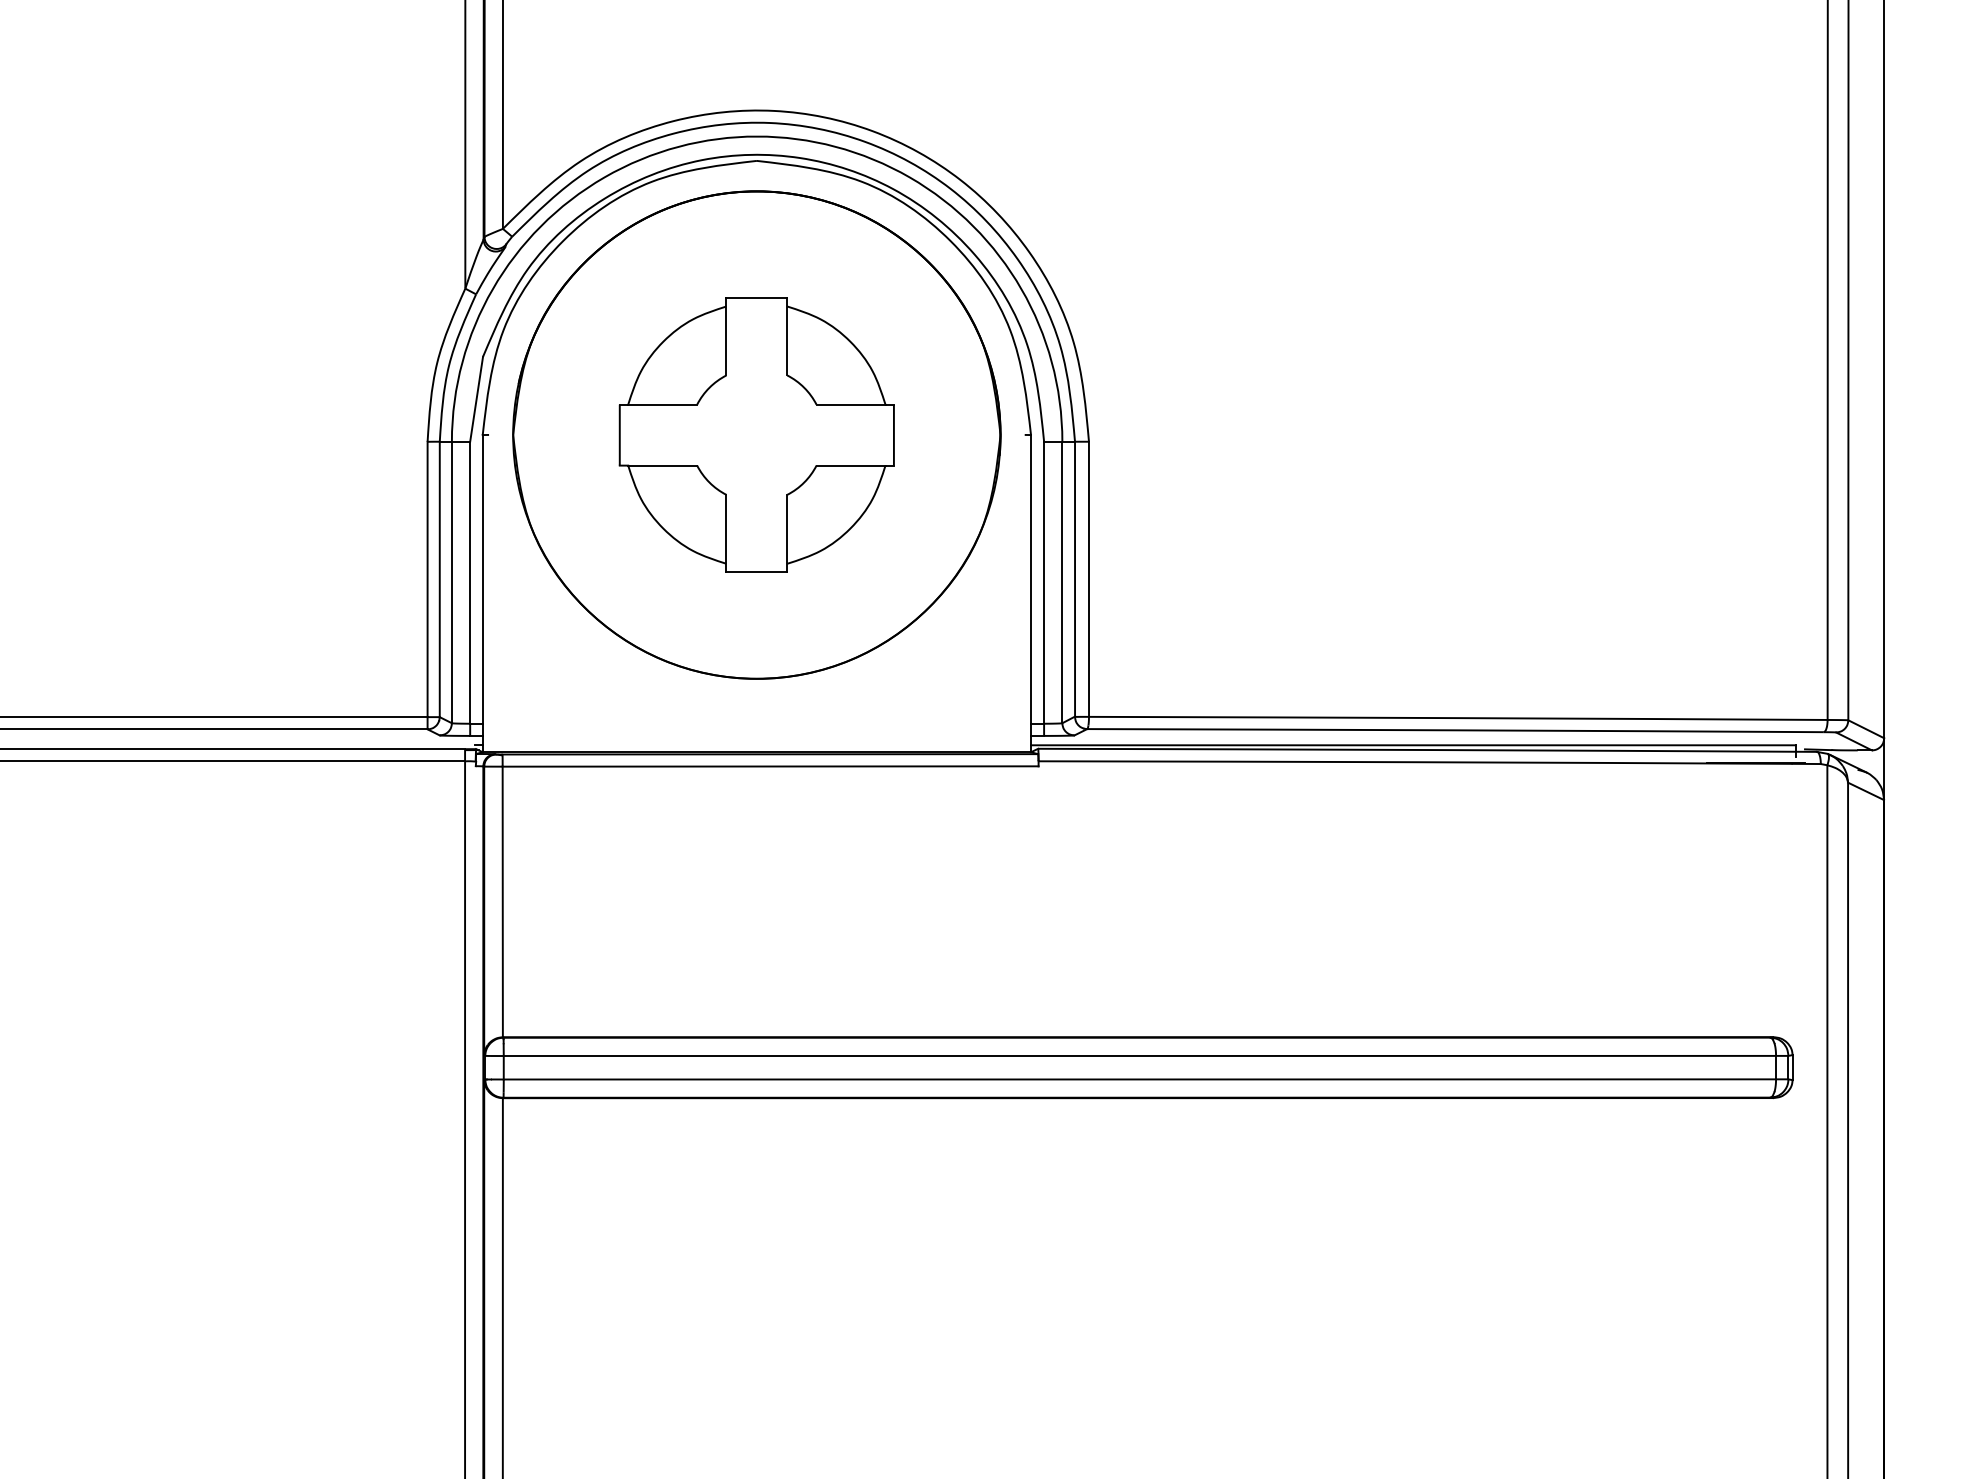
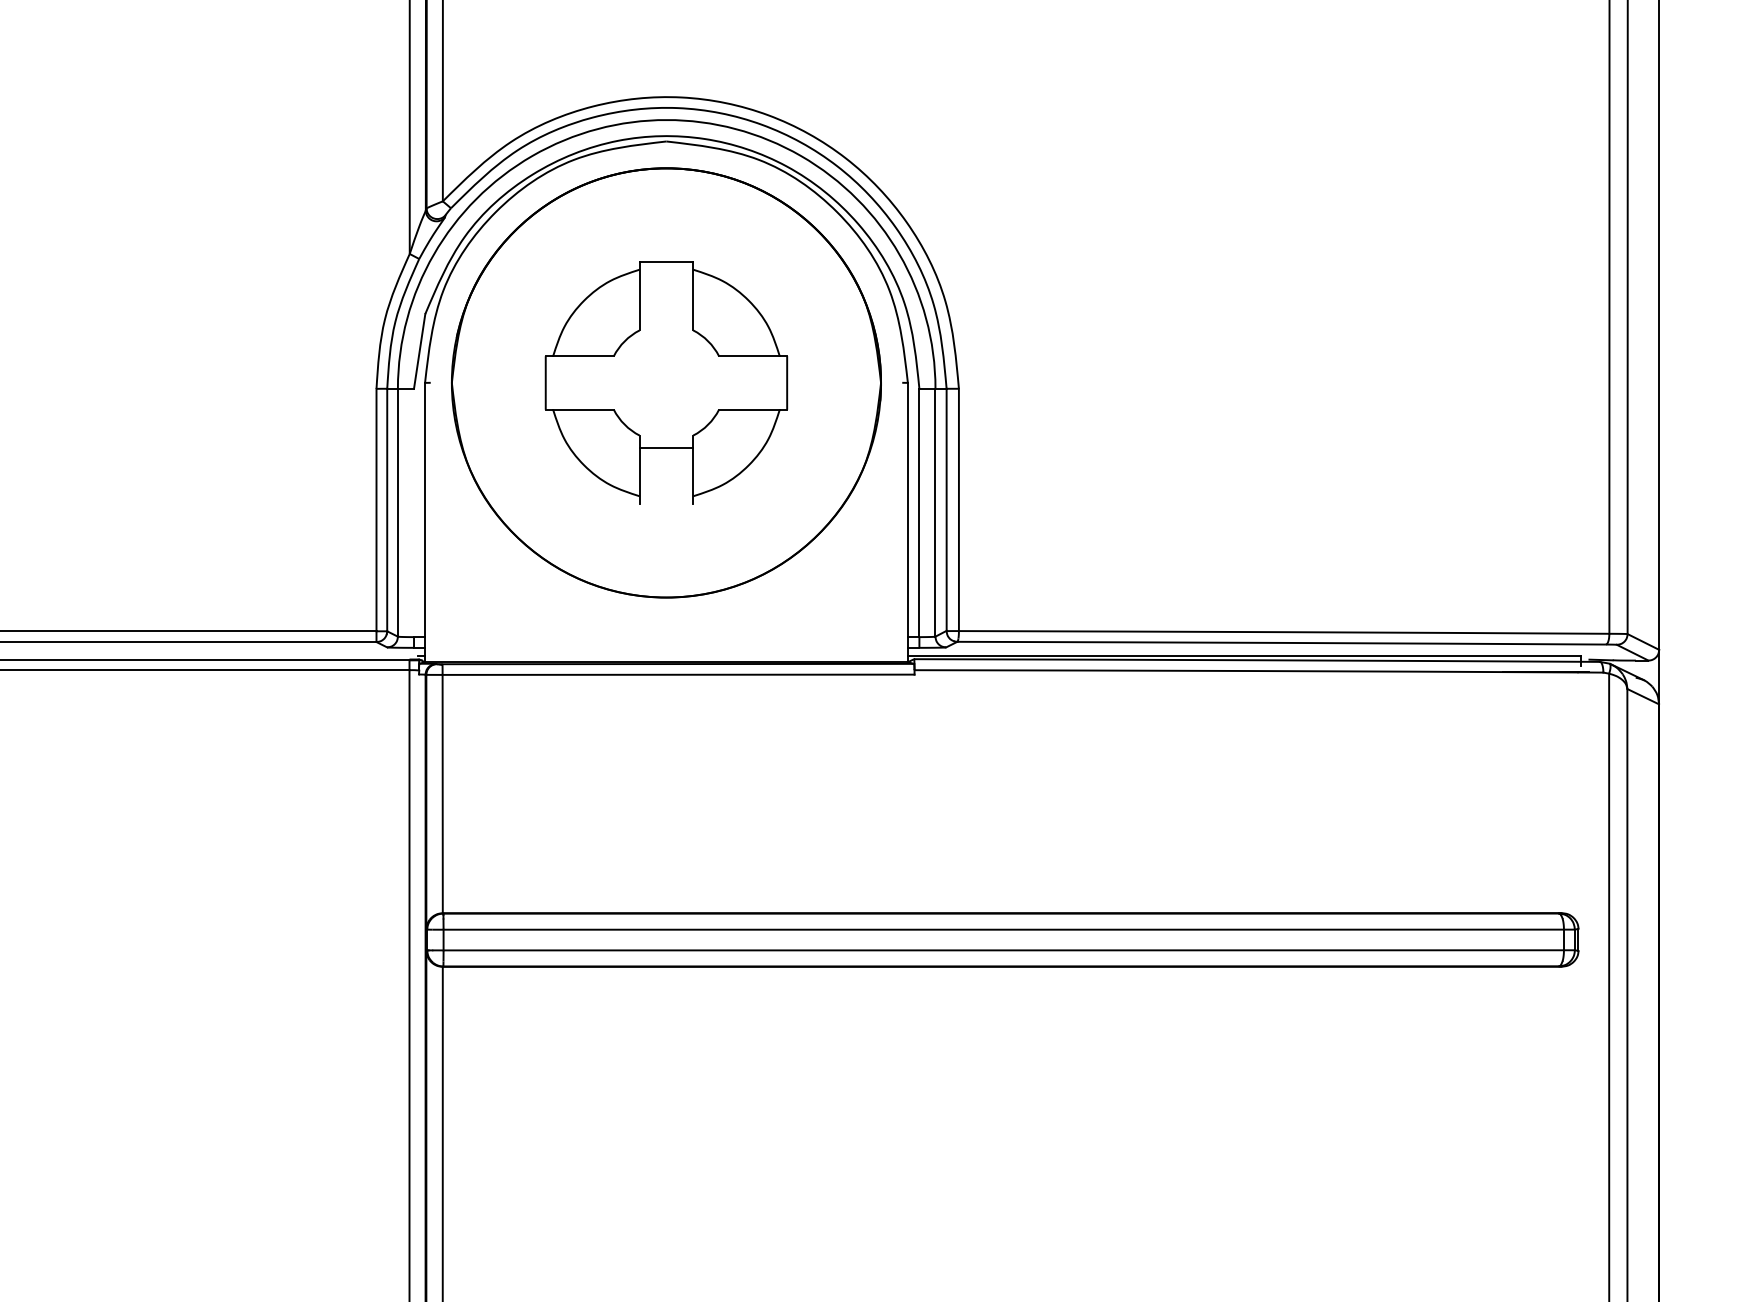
line: (756, 572) -> (666, 448), moved
line: (470, 582) -> (414, 512), removed

